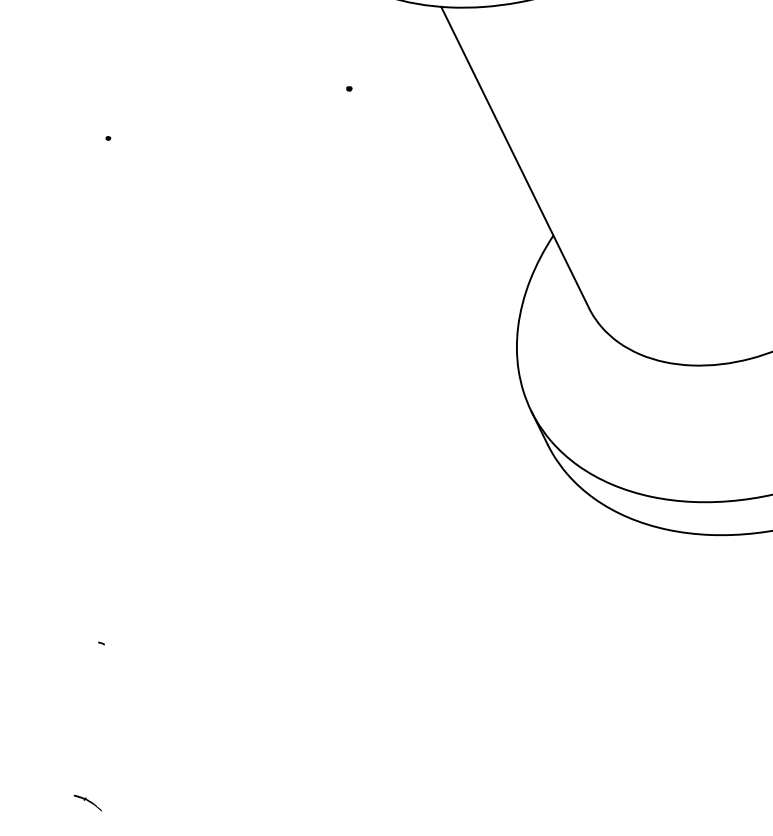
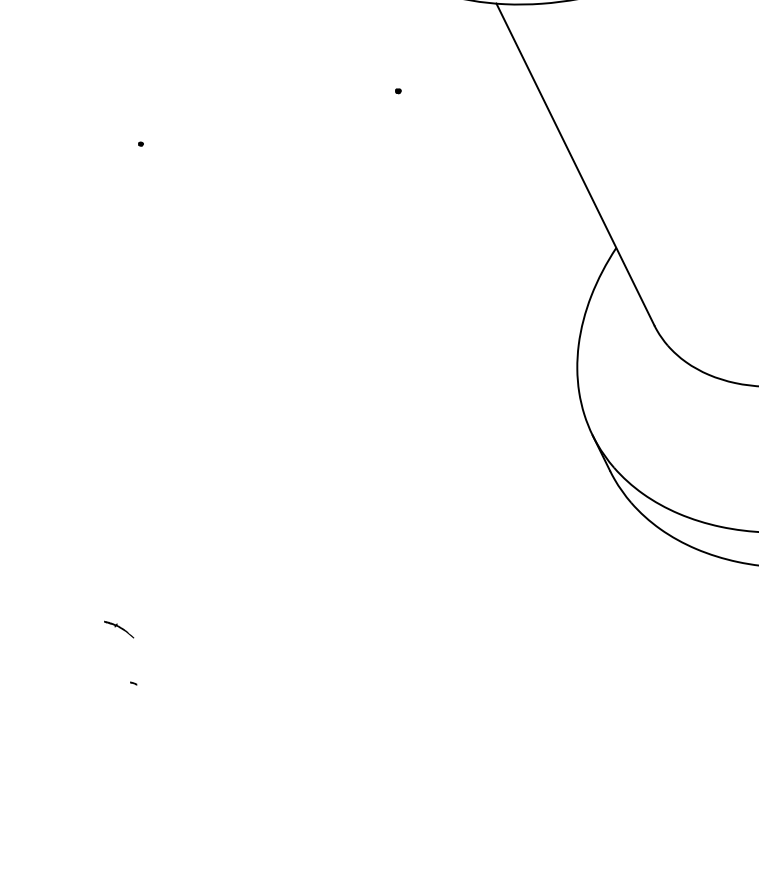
part: (87, 802) -> (118, 629), moved

